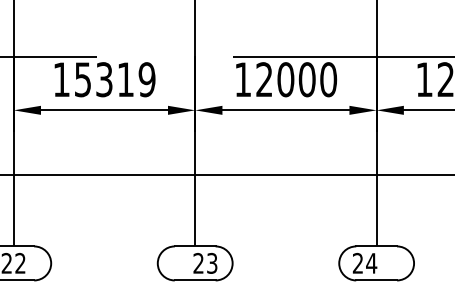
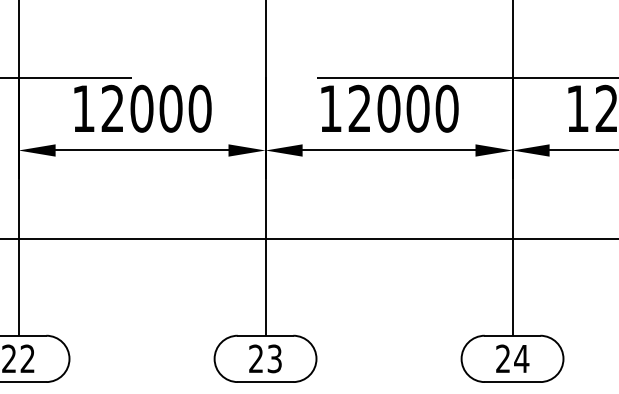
text: (115, 79) -> (156, 108), 15319 -> 12000
text: (205, 263) -> (265, 358), moved
text: (364, 263) -> (512, 358), moved

